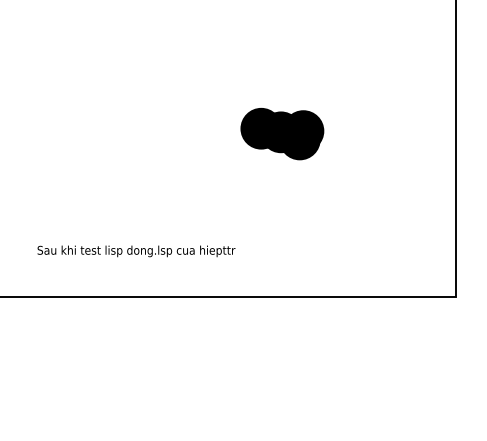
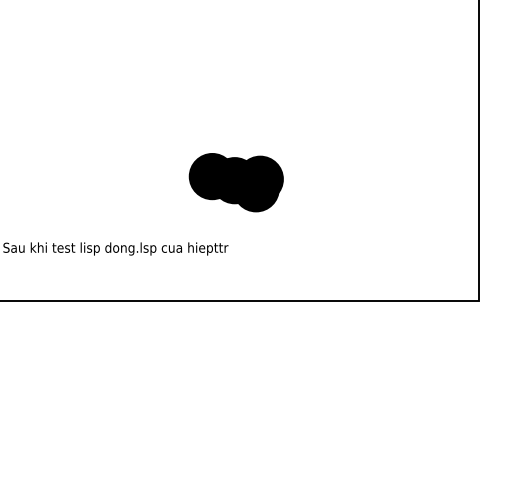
part: (282, 134) -> (236, 183), moved

